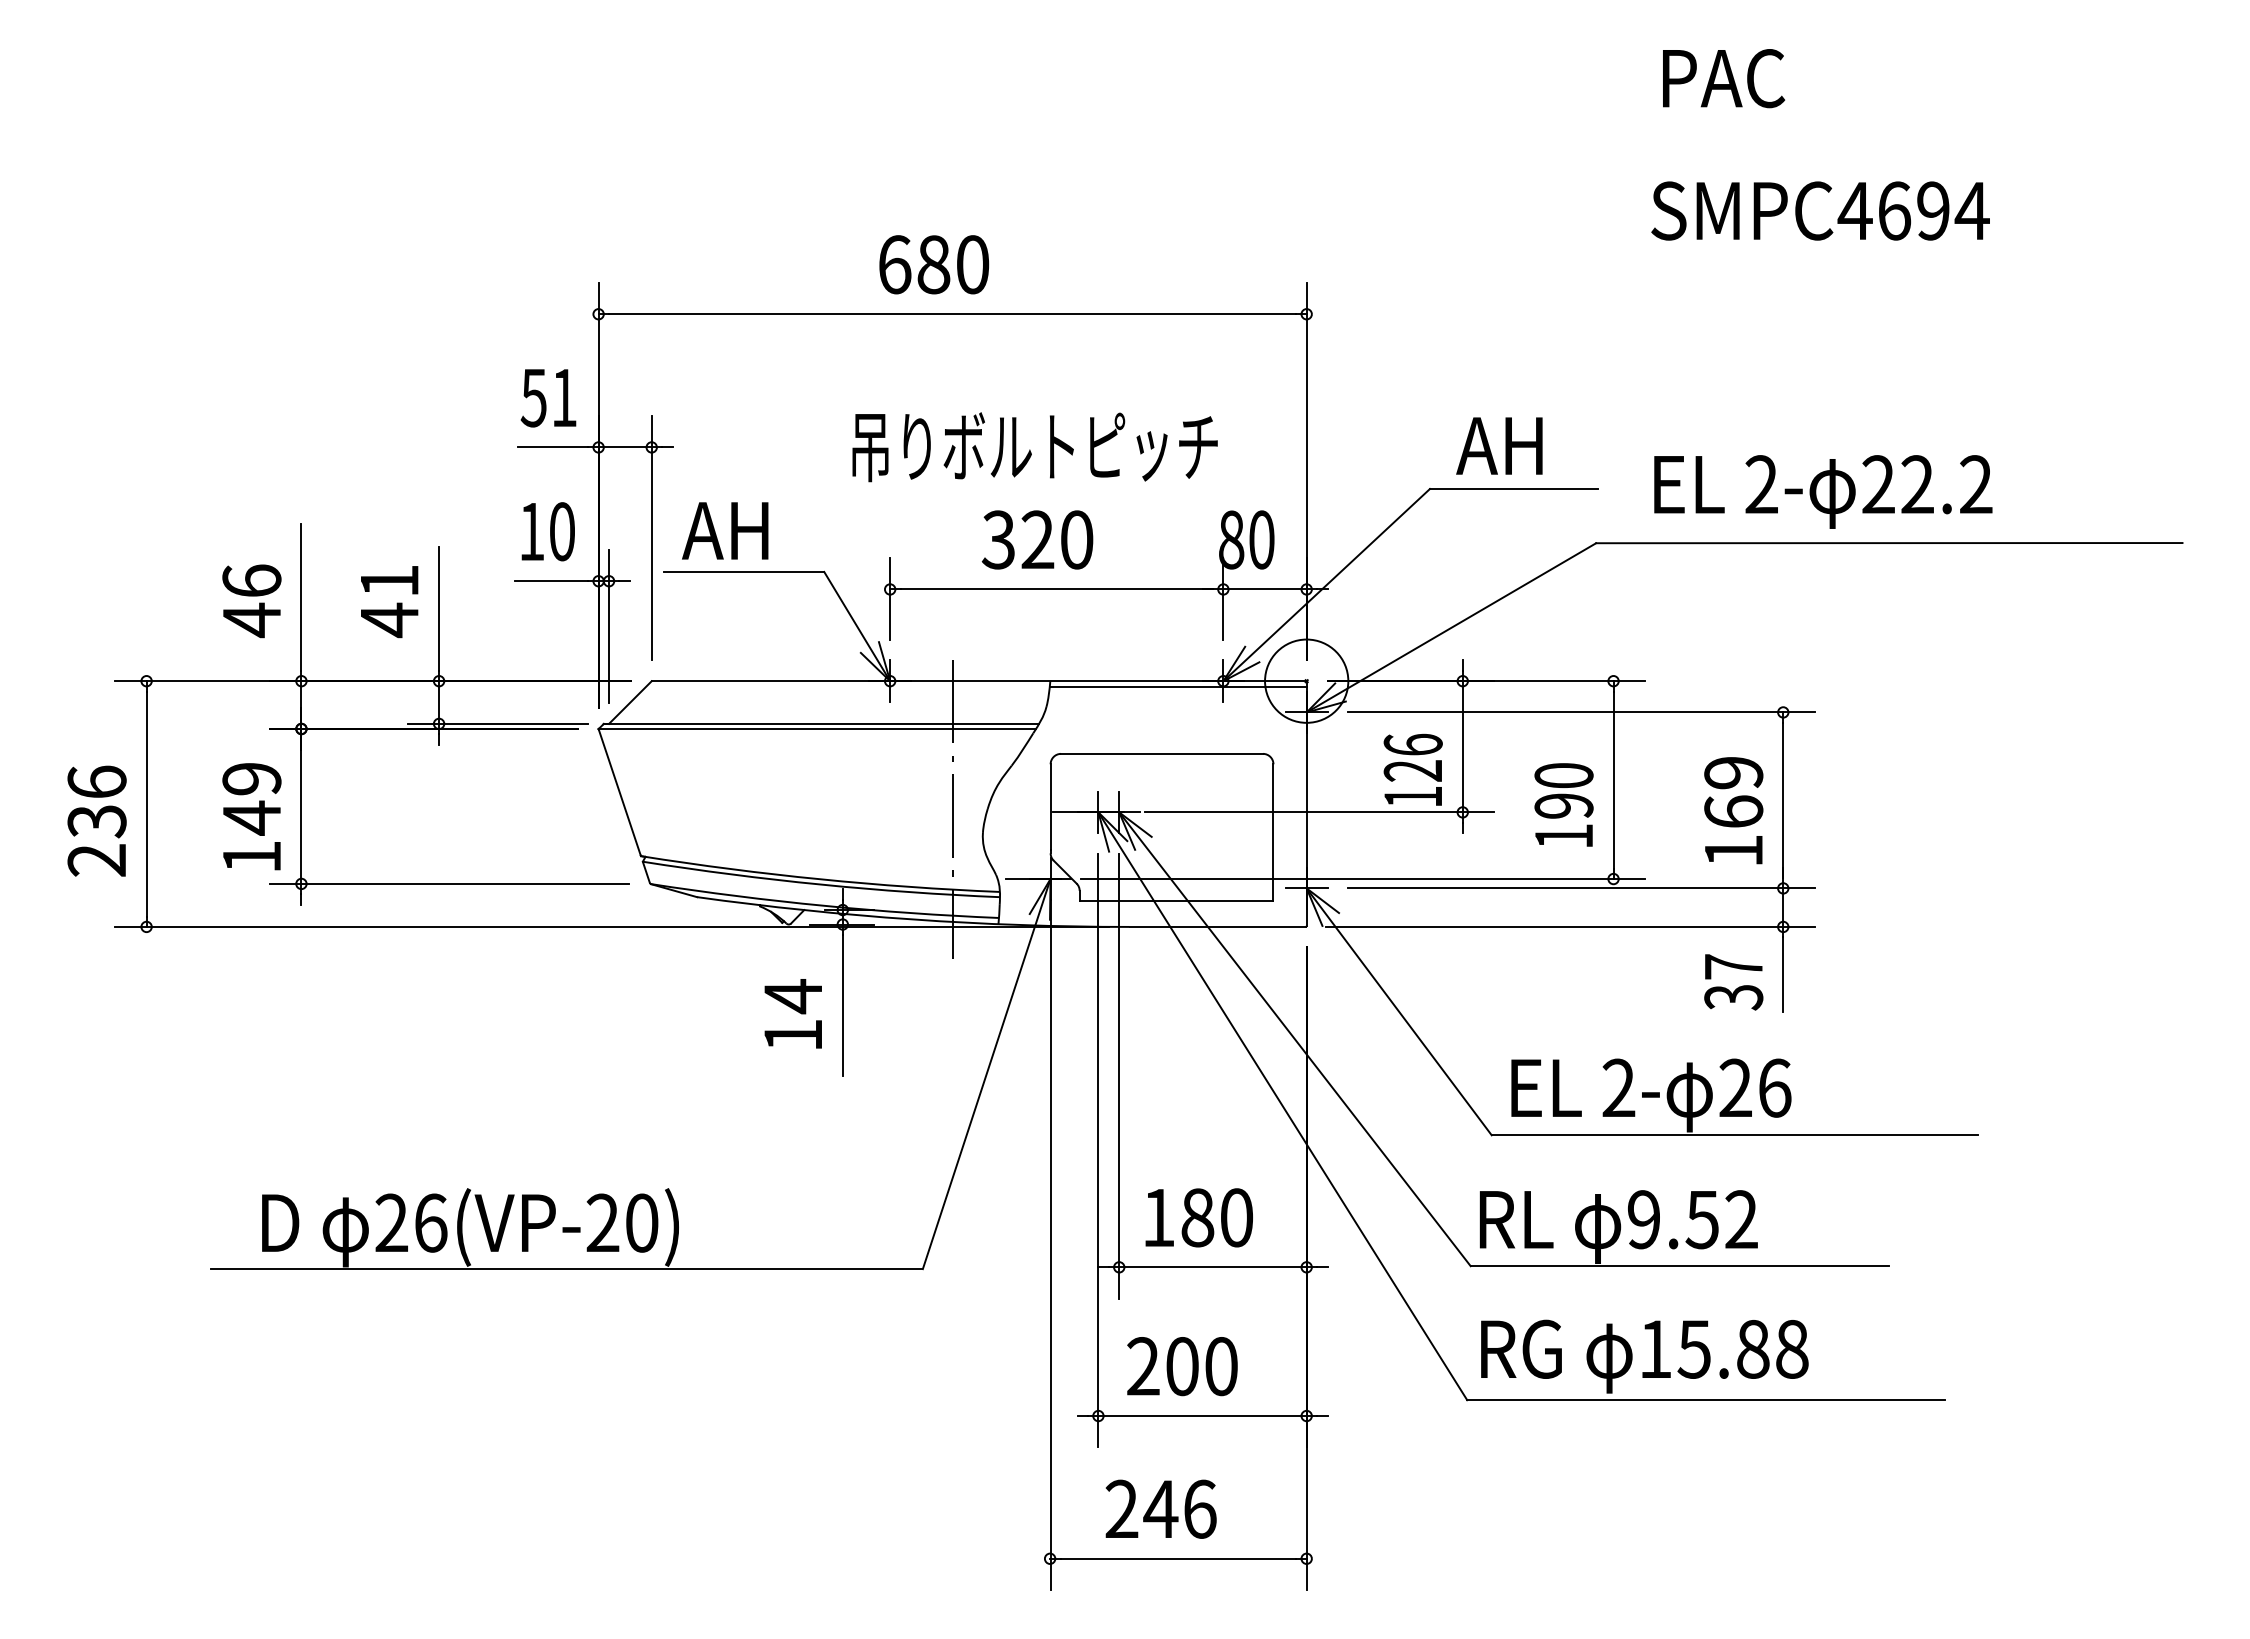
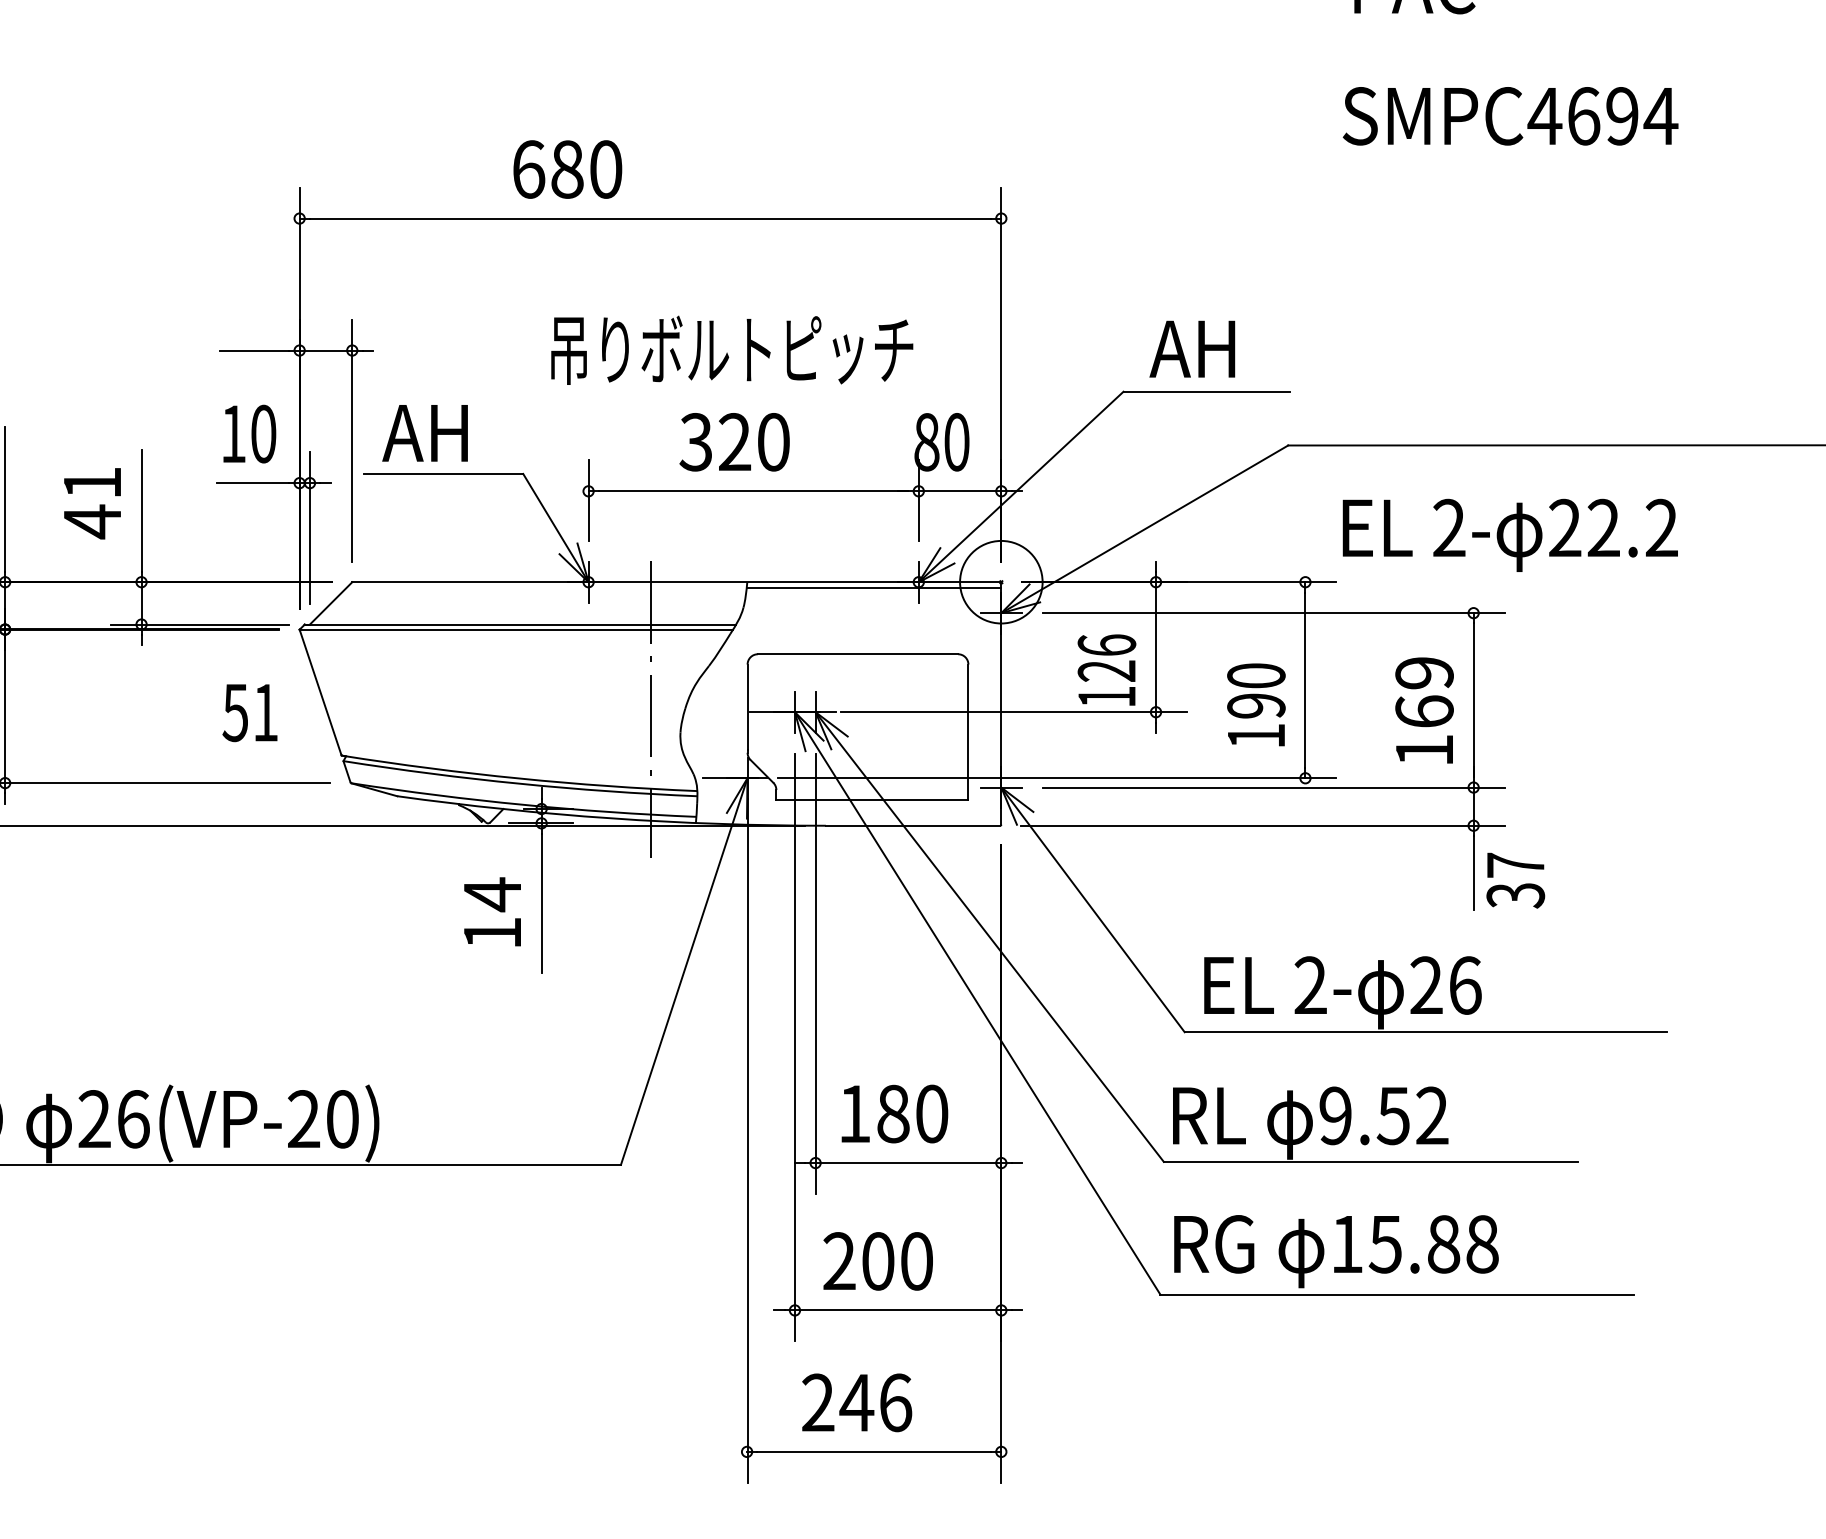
text: (934, 264) -> (568, 169), moved
text: (548, 398) -> (249, 713), moved
text: (1823, 491) -> (1510, 534), moved
text: (1733, 982) -> (1515, 880), moved

